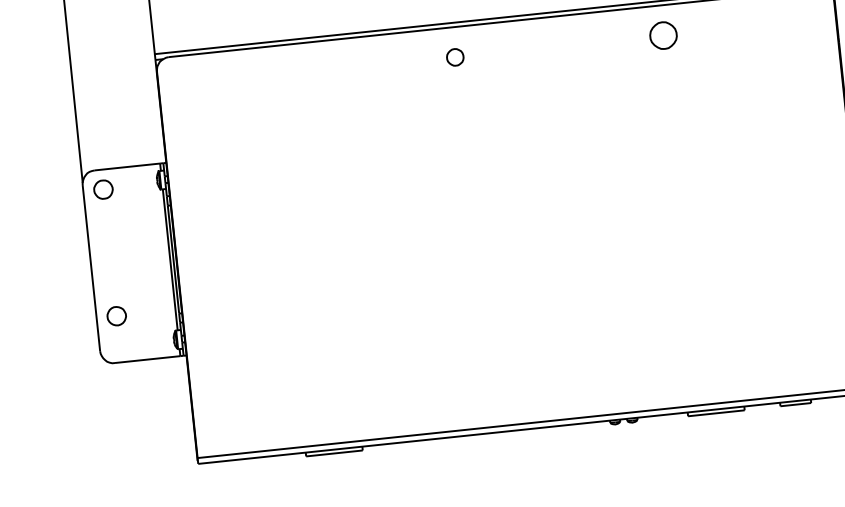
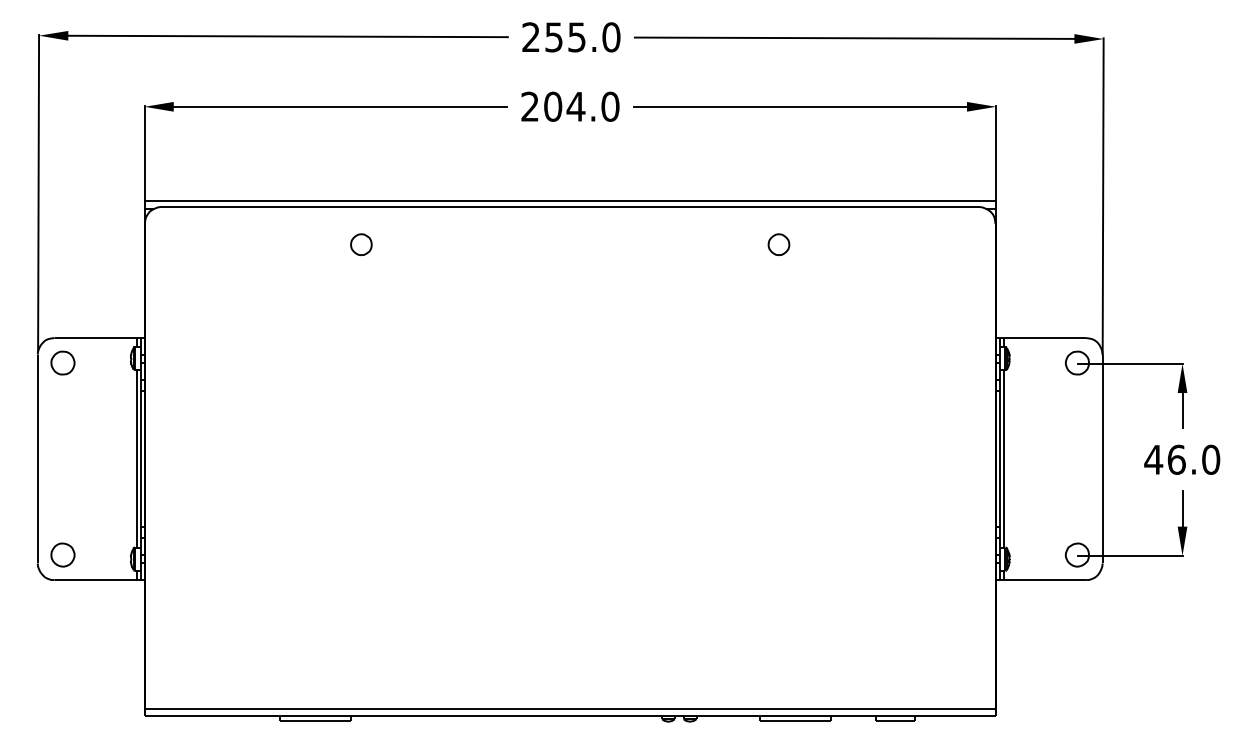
part: (663, 35) -> (778, 244), size x0.62
part: (455, 57) -> (361, 244), moved
part: (116, 315) -> (62, 554), moved

